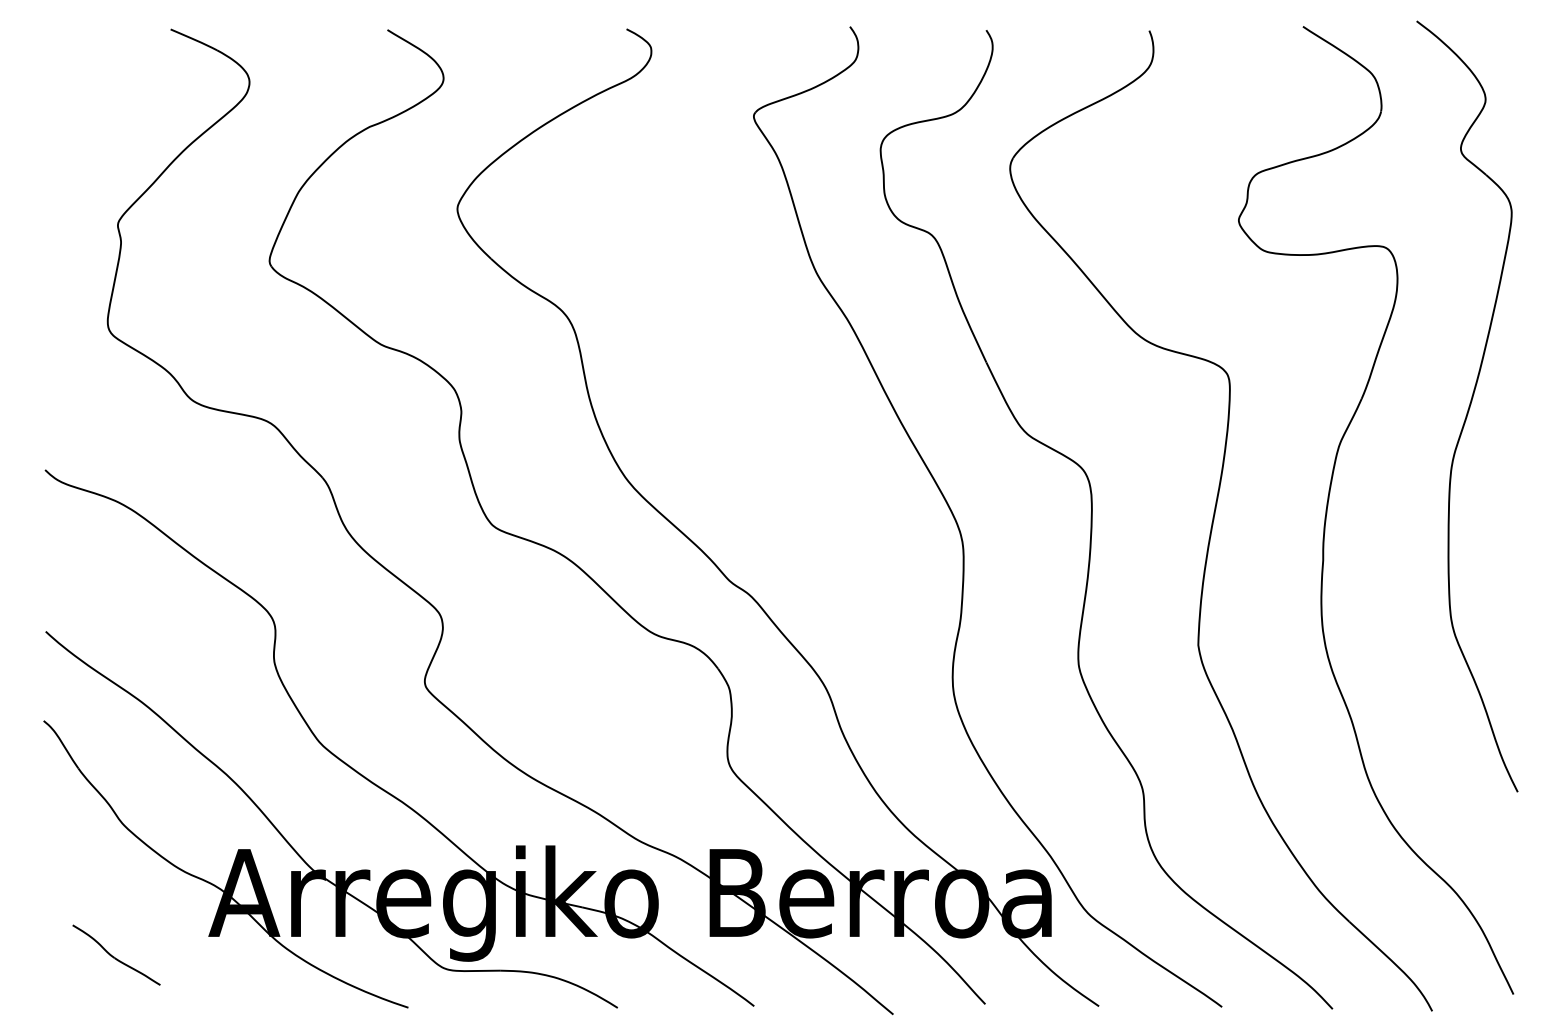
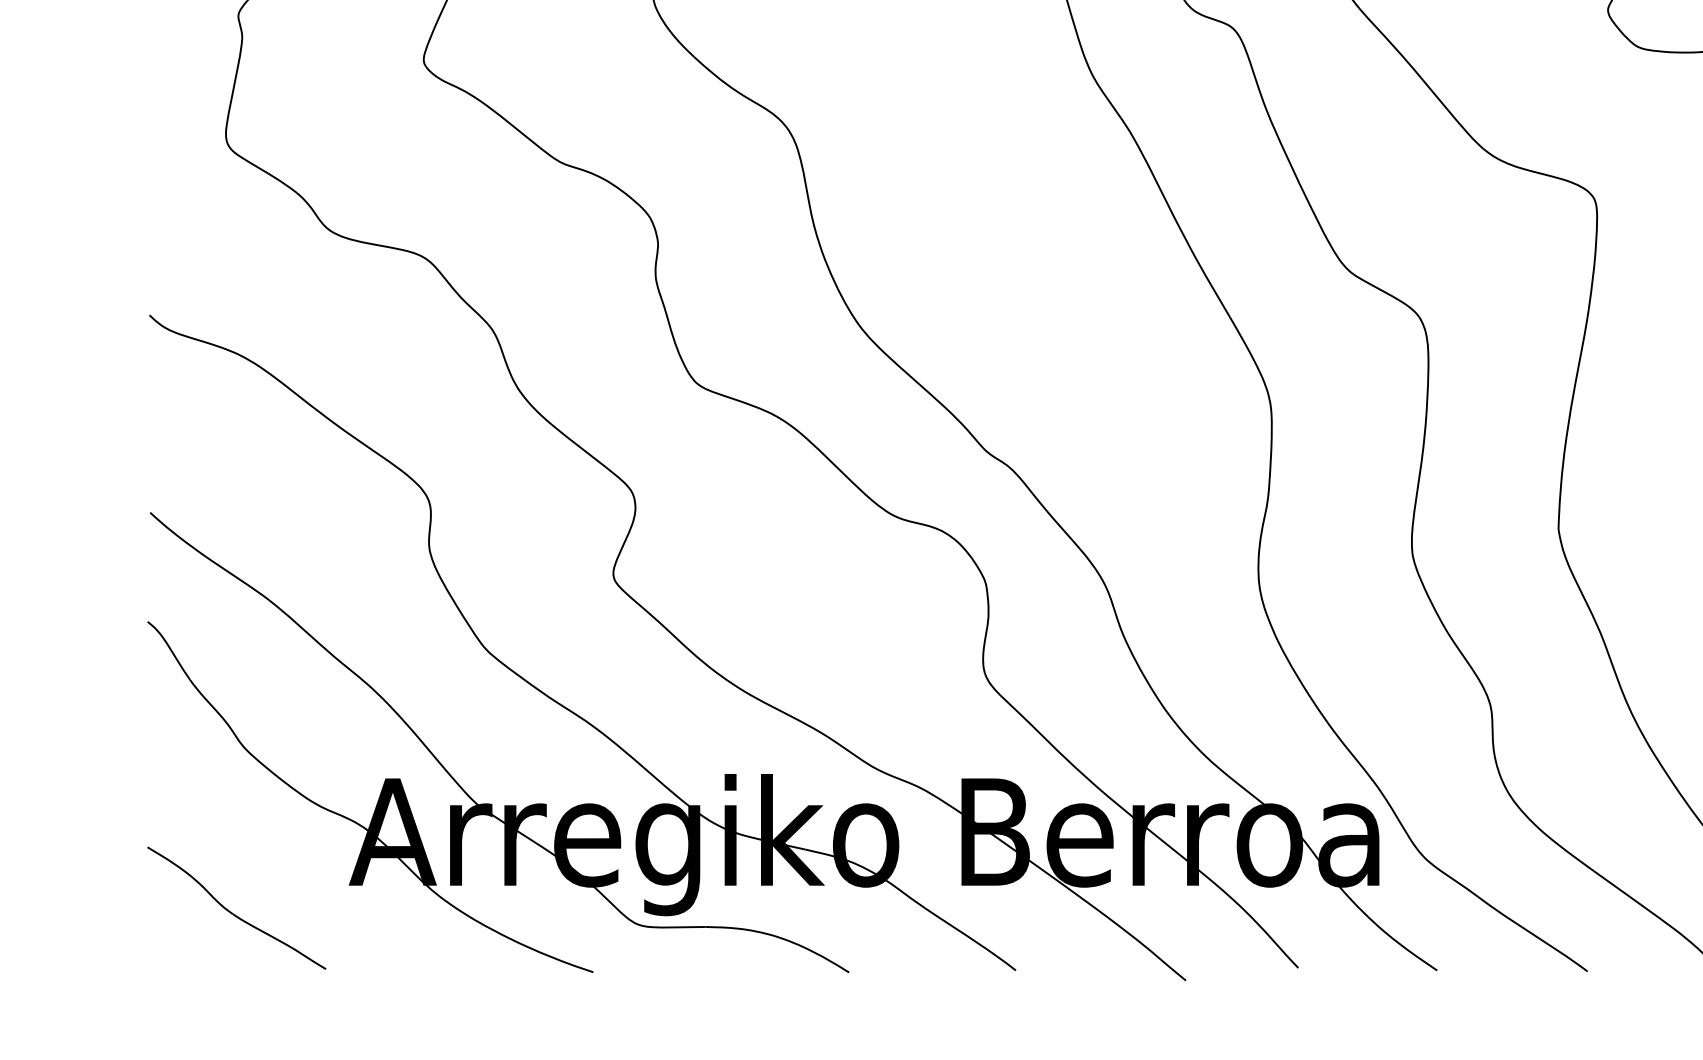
part: (116, 954) -> (236, 907), size x1.67

